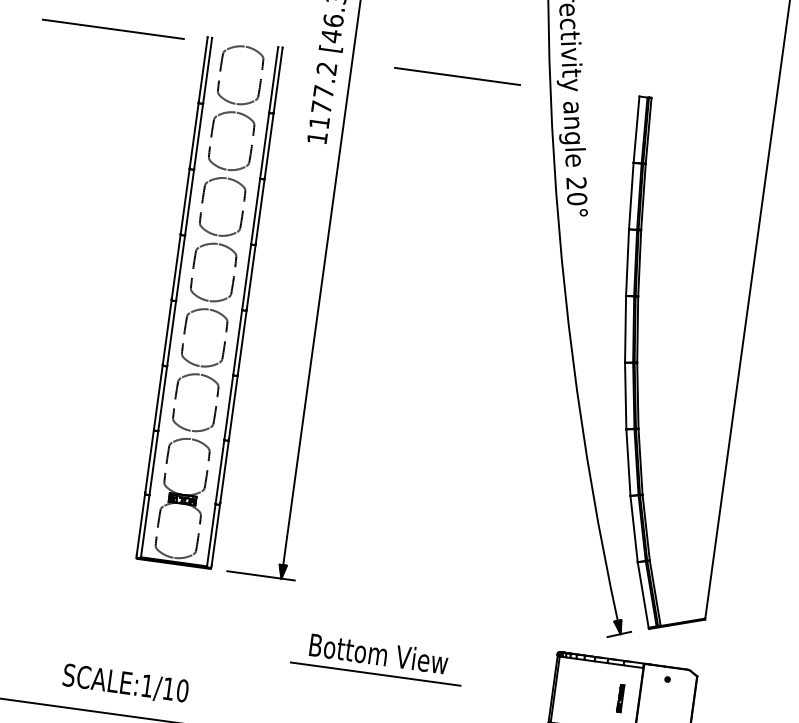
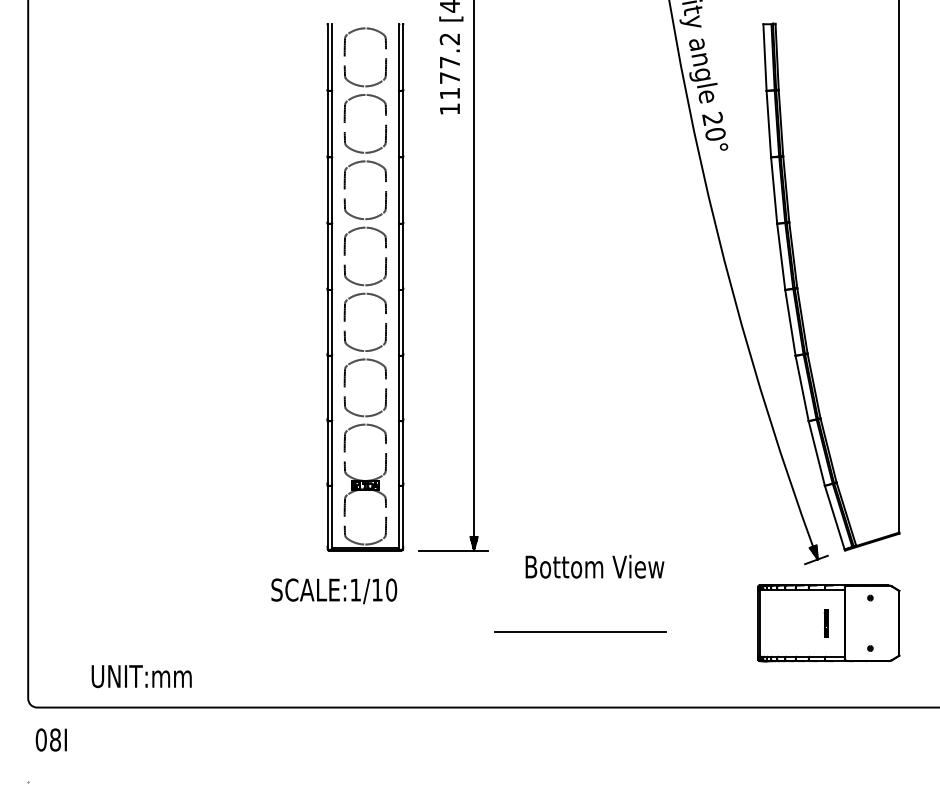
line: (112, 29) -> (232, 29), removed
line: (457, 76) -> (580, 29), removed
text: (378, 653) -> (594, 566), moved
text: (126, 684) -> (334, 591), moved

